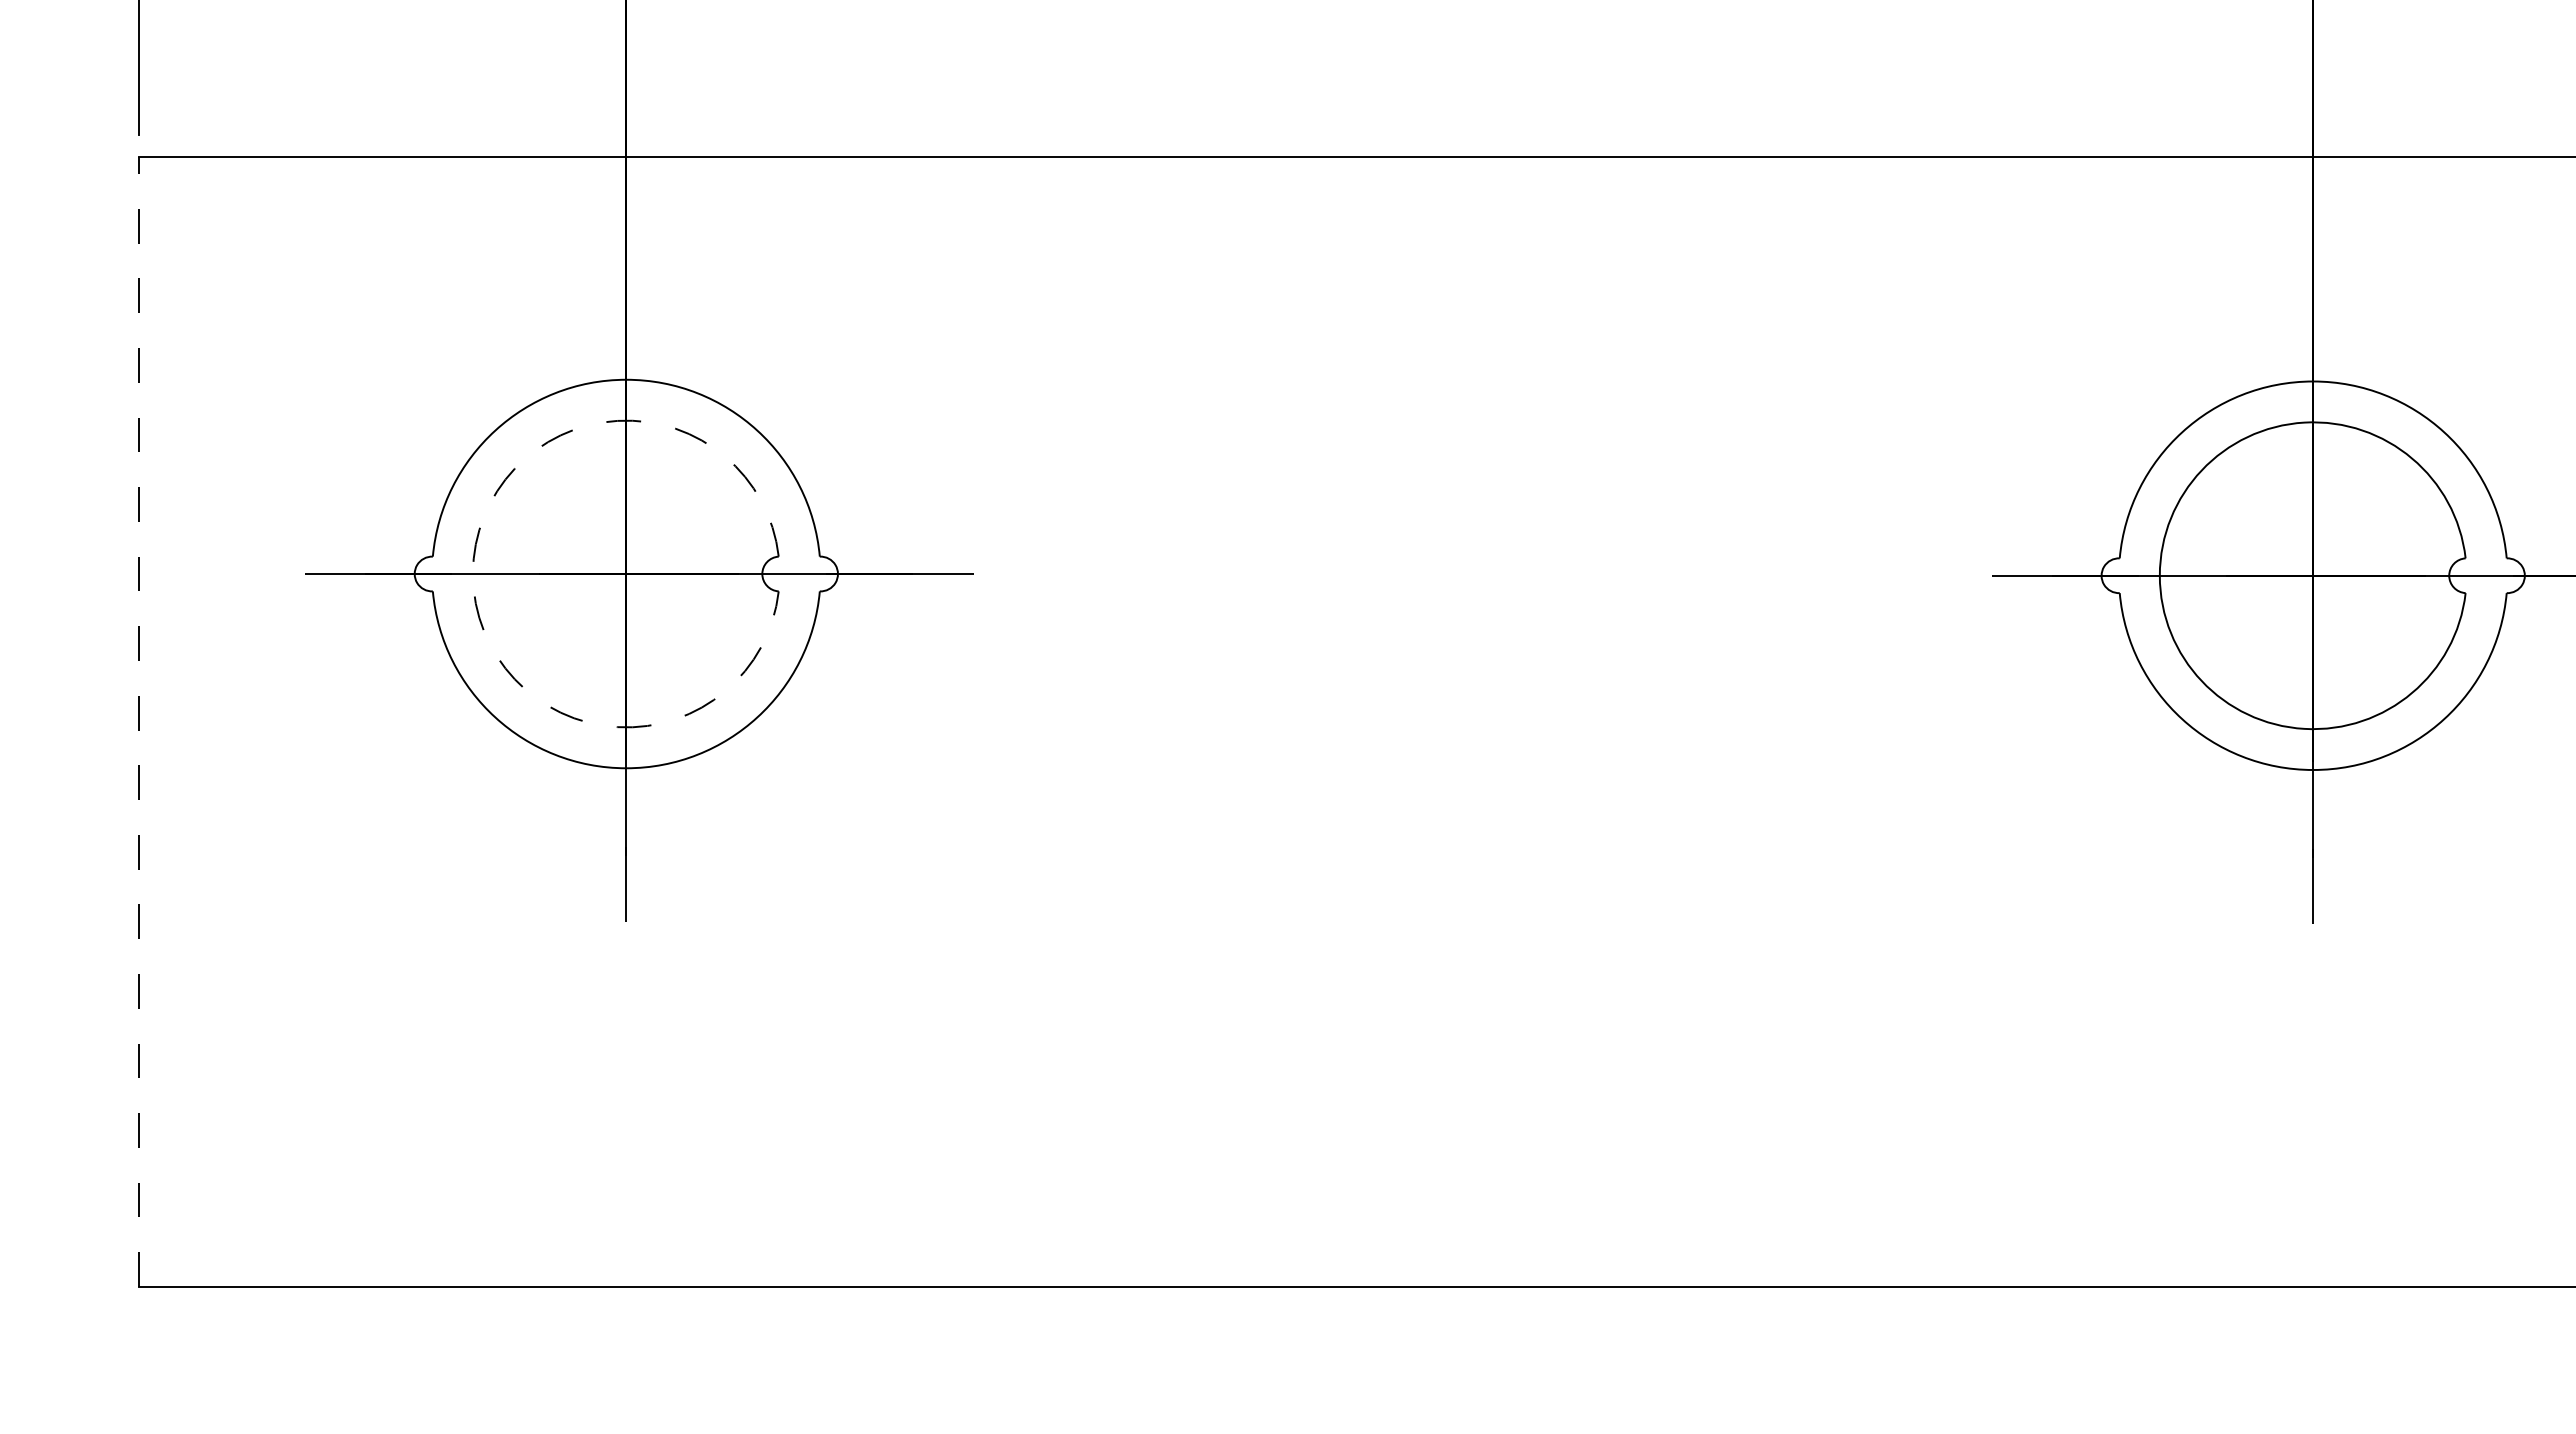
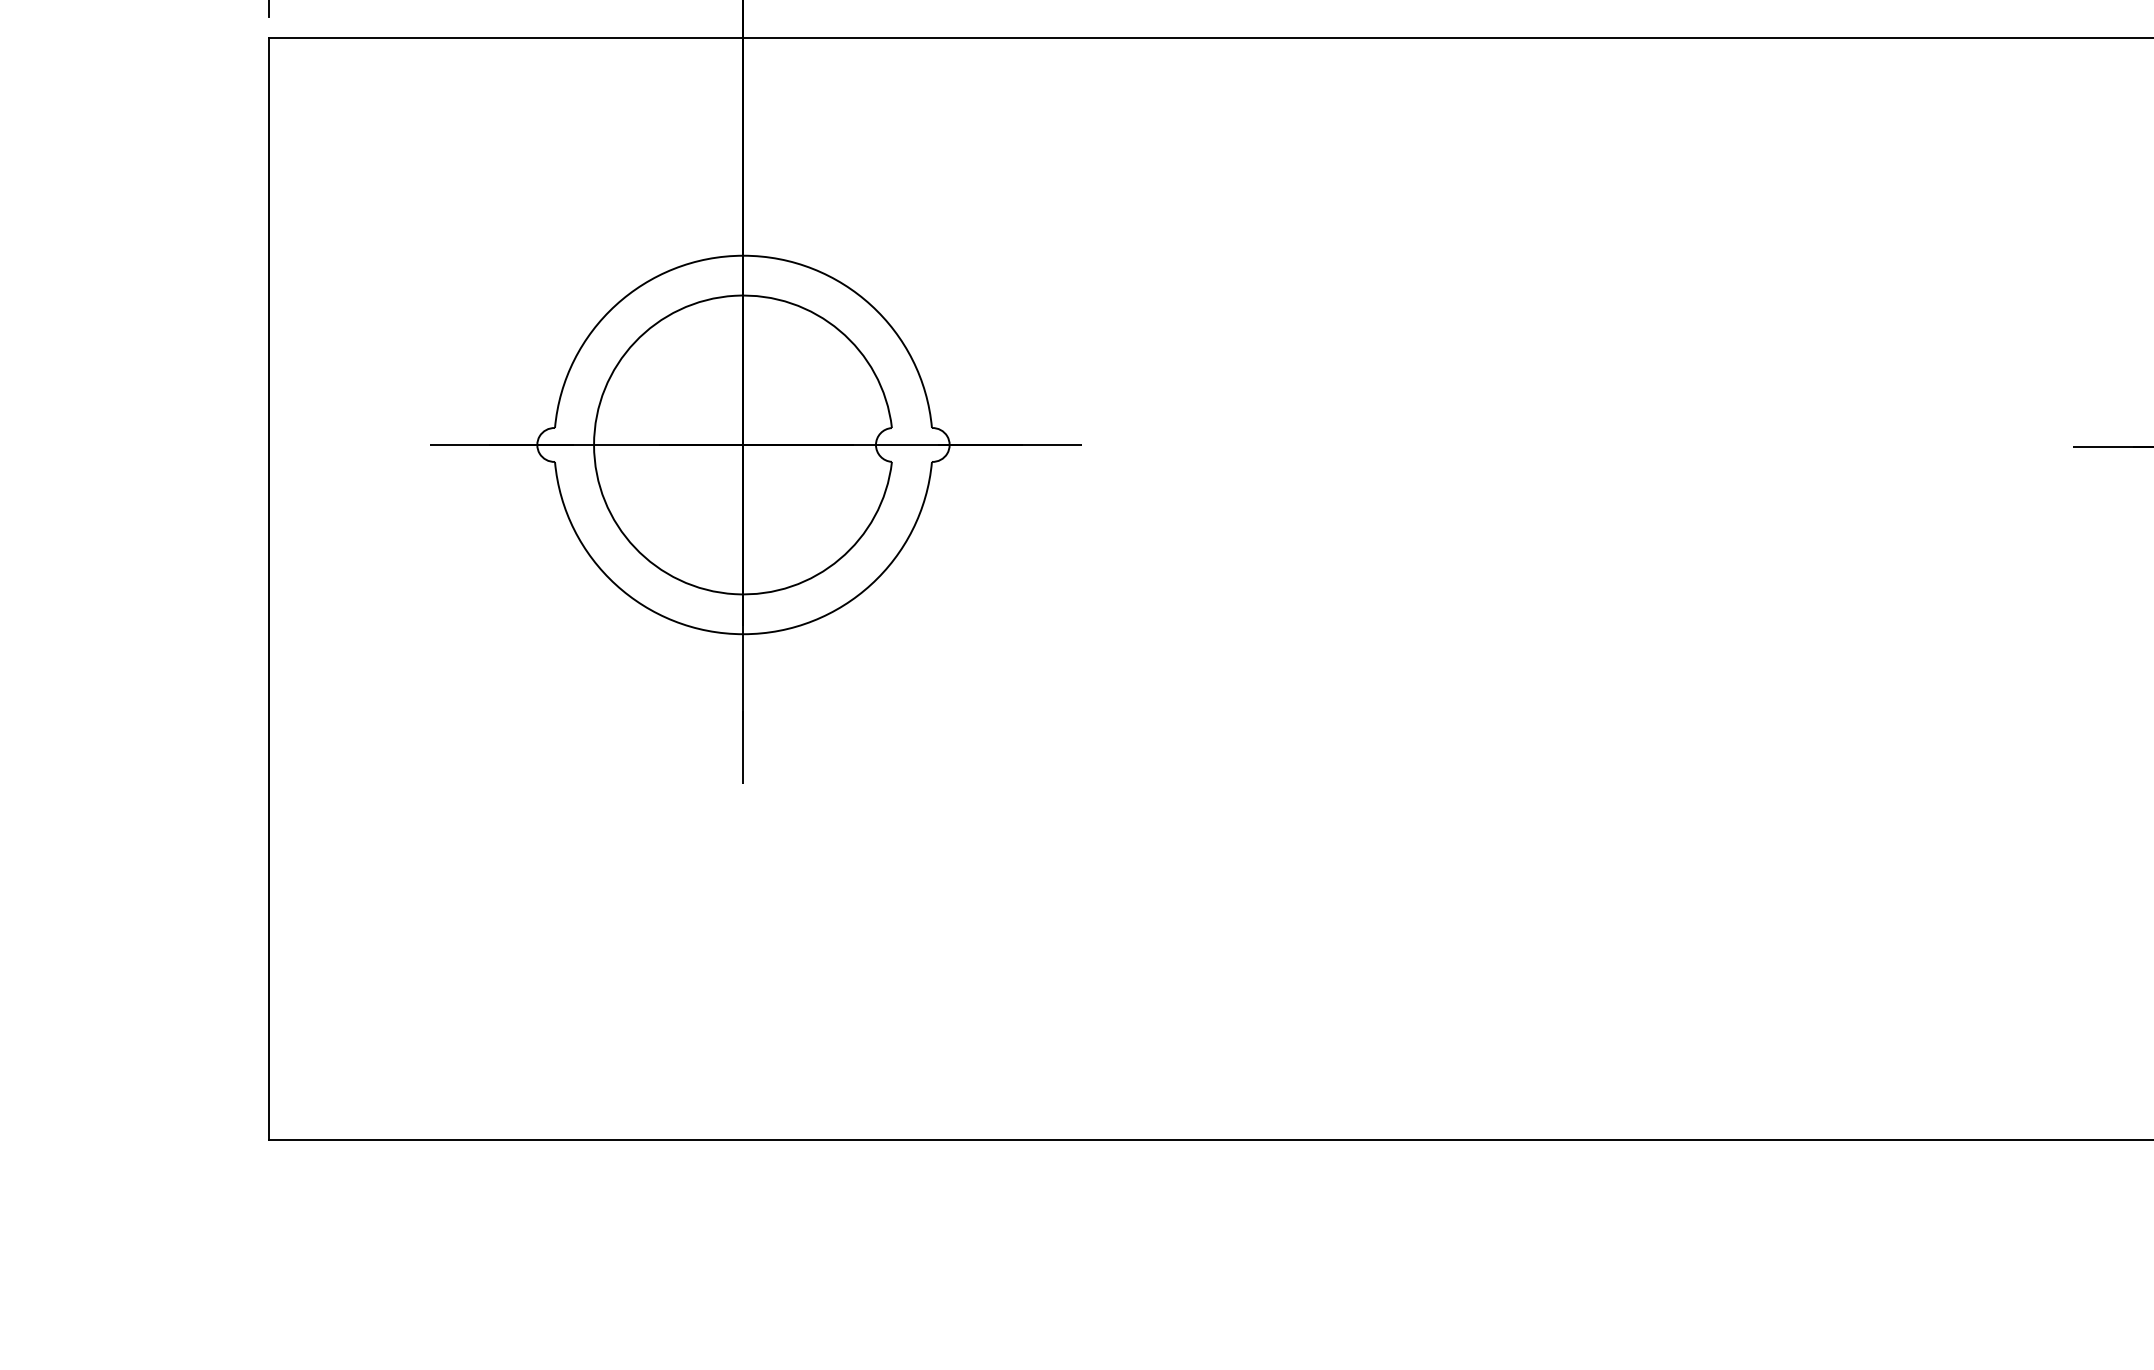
arc: (472, 574) -> (593, 445), dashed -> solid
line: (139, 721) -> (269, 588), dashed -> solid

